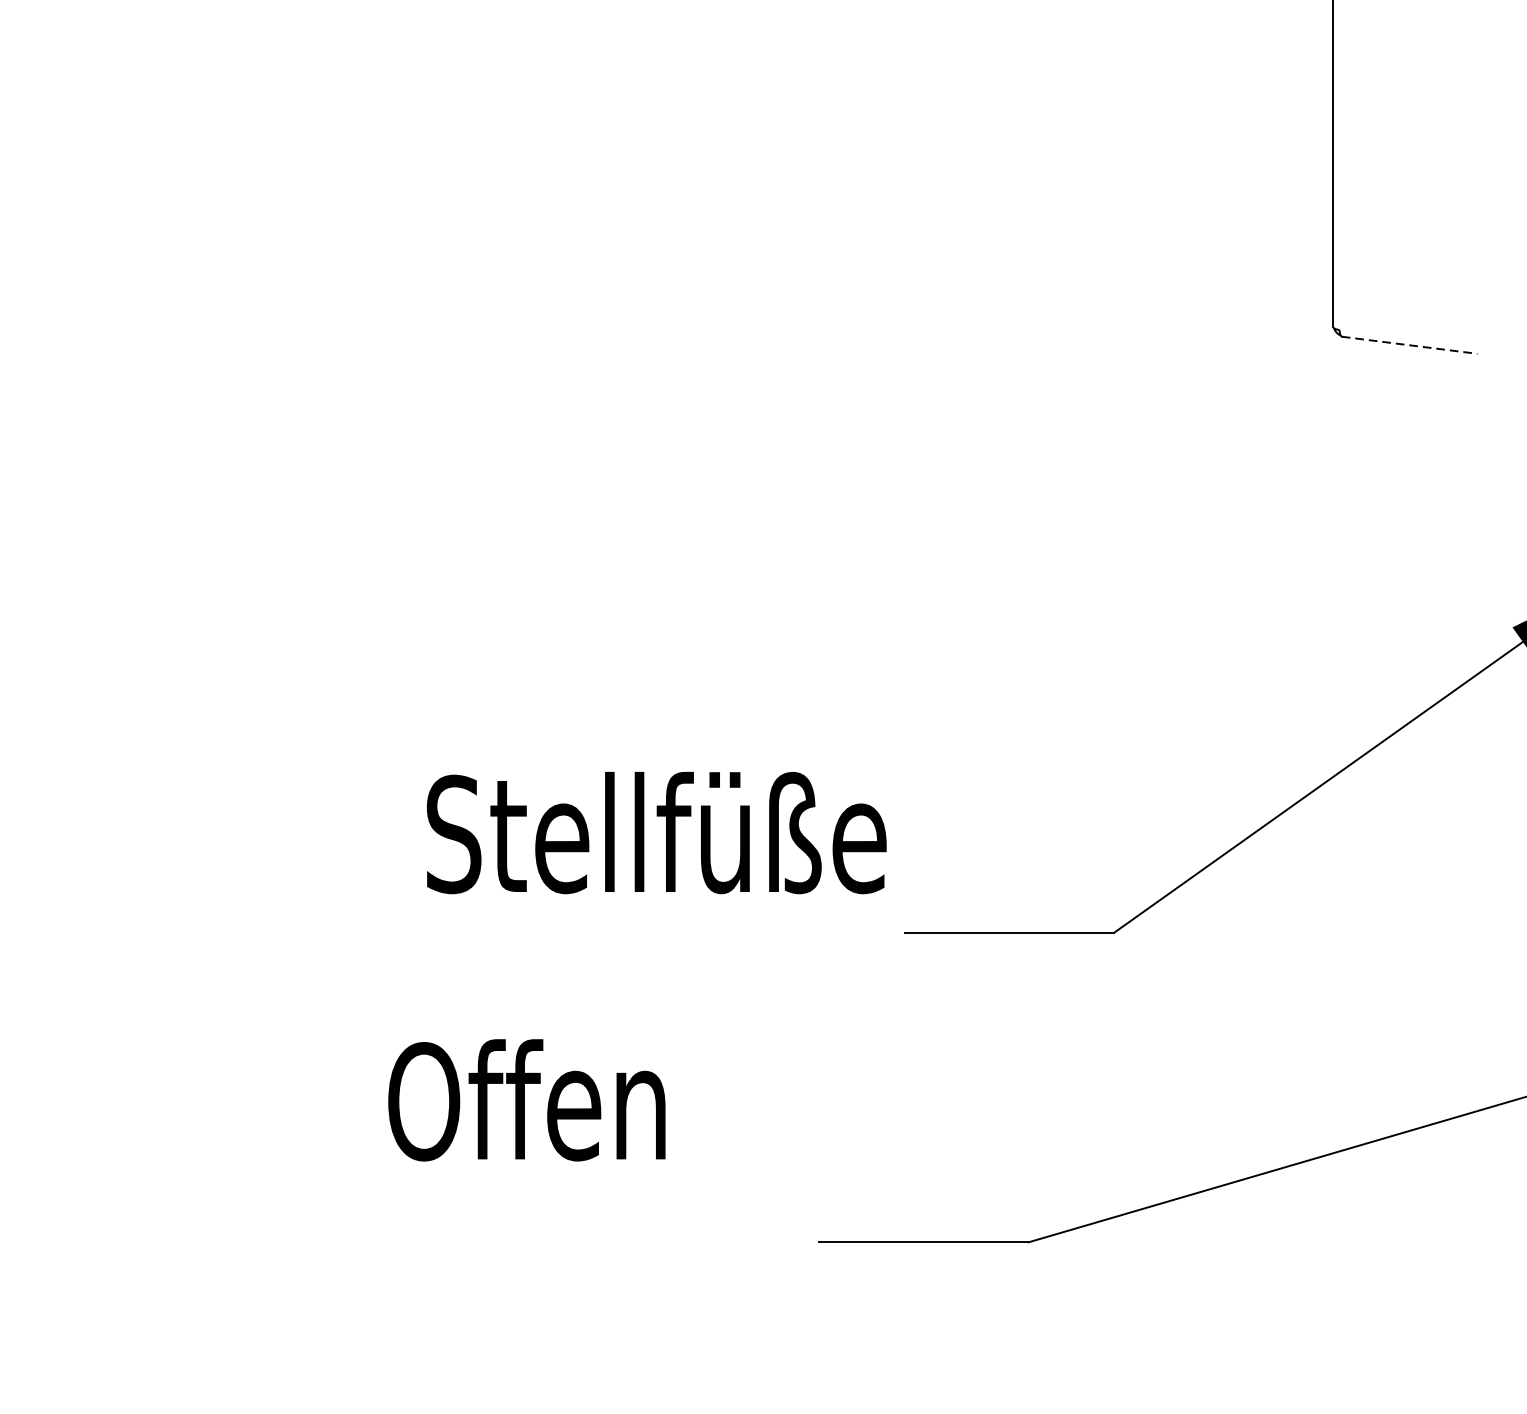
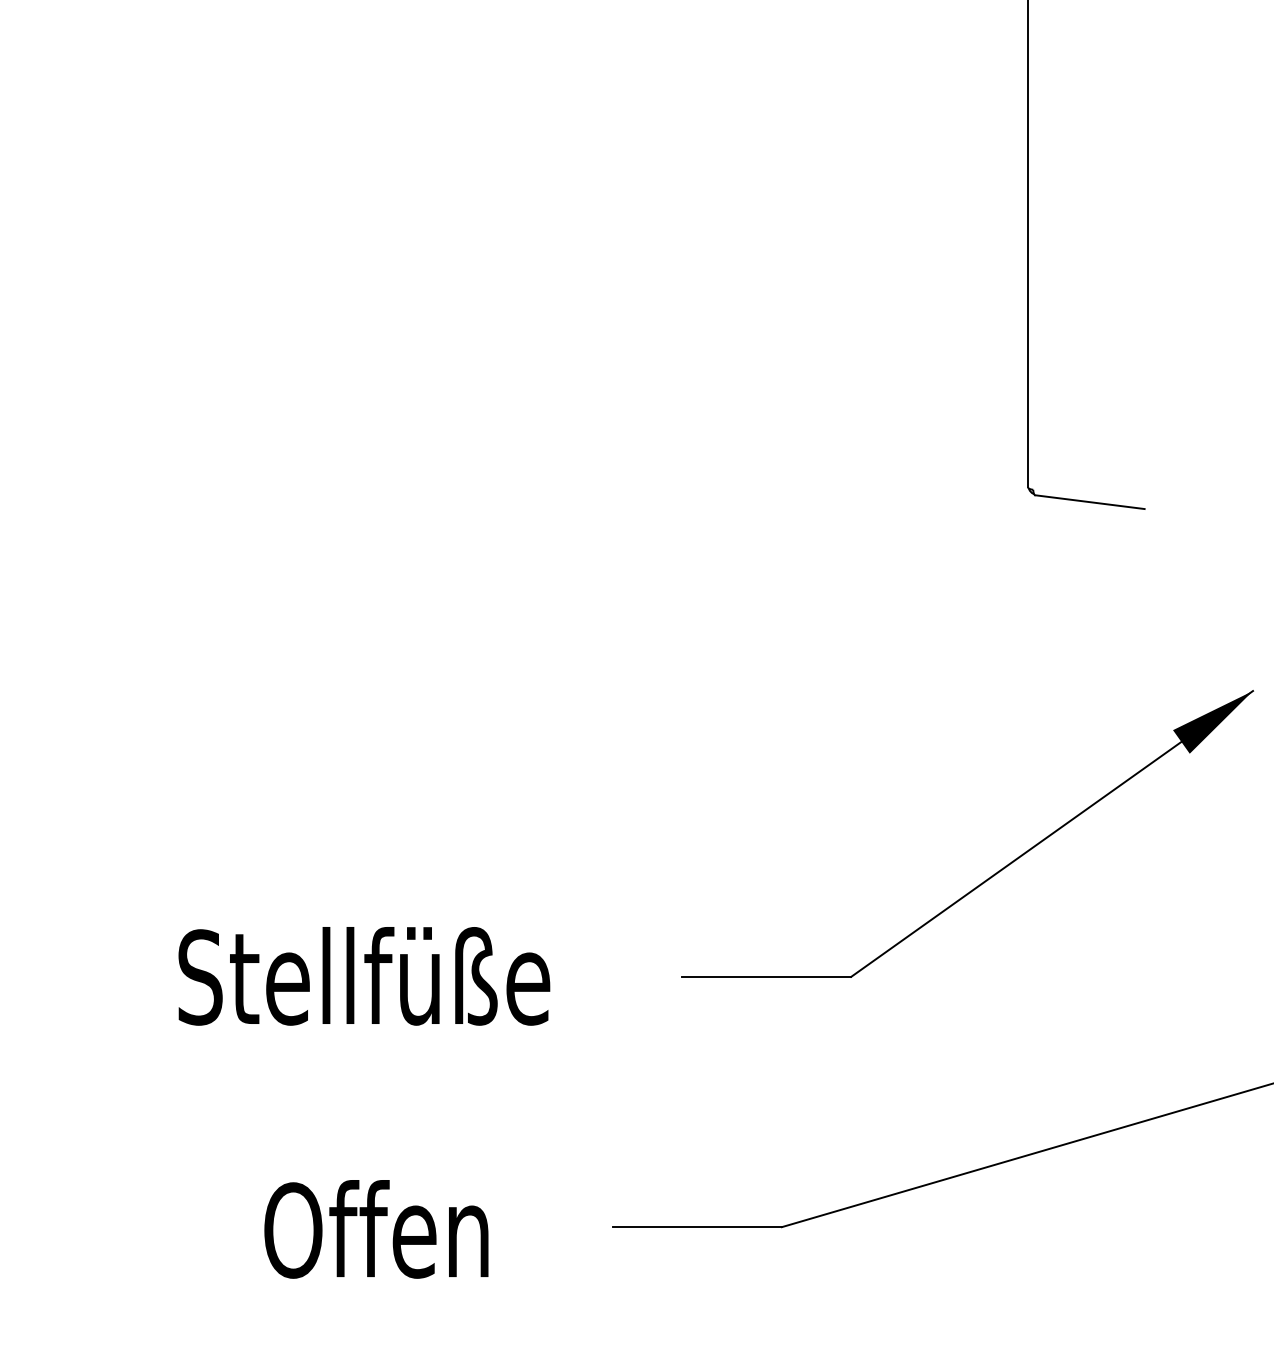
line: (1410, 345) -> (1090, 502), dashed -> solid
text: (656, 833) -> (364, 976), moved
text: (526, 1100) -> (376, 1229), moved

